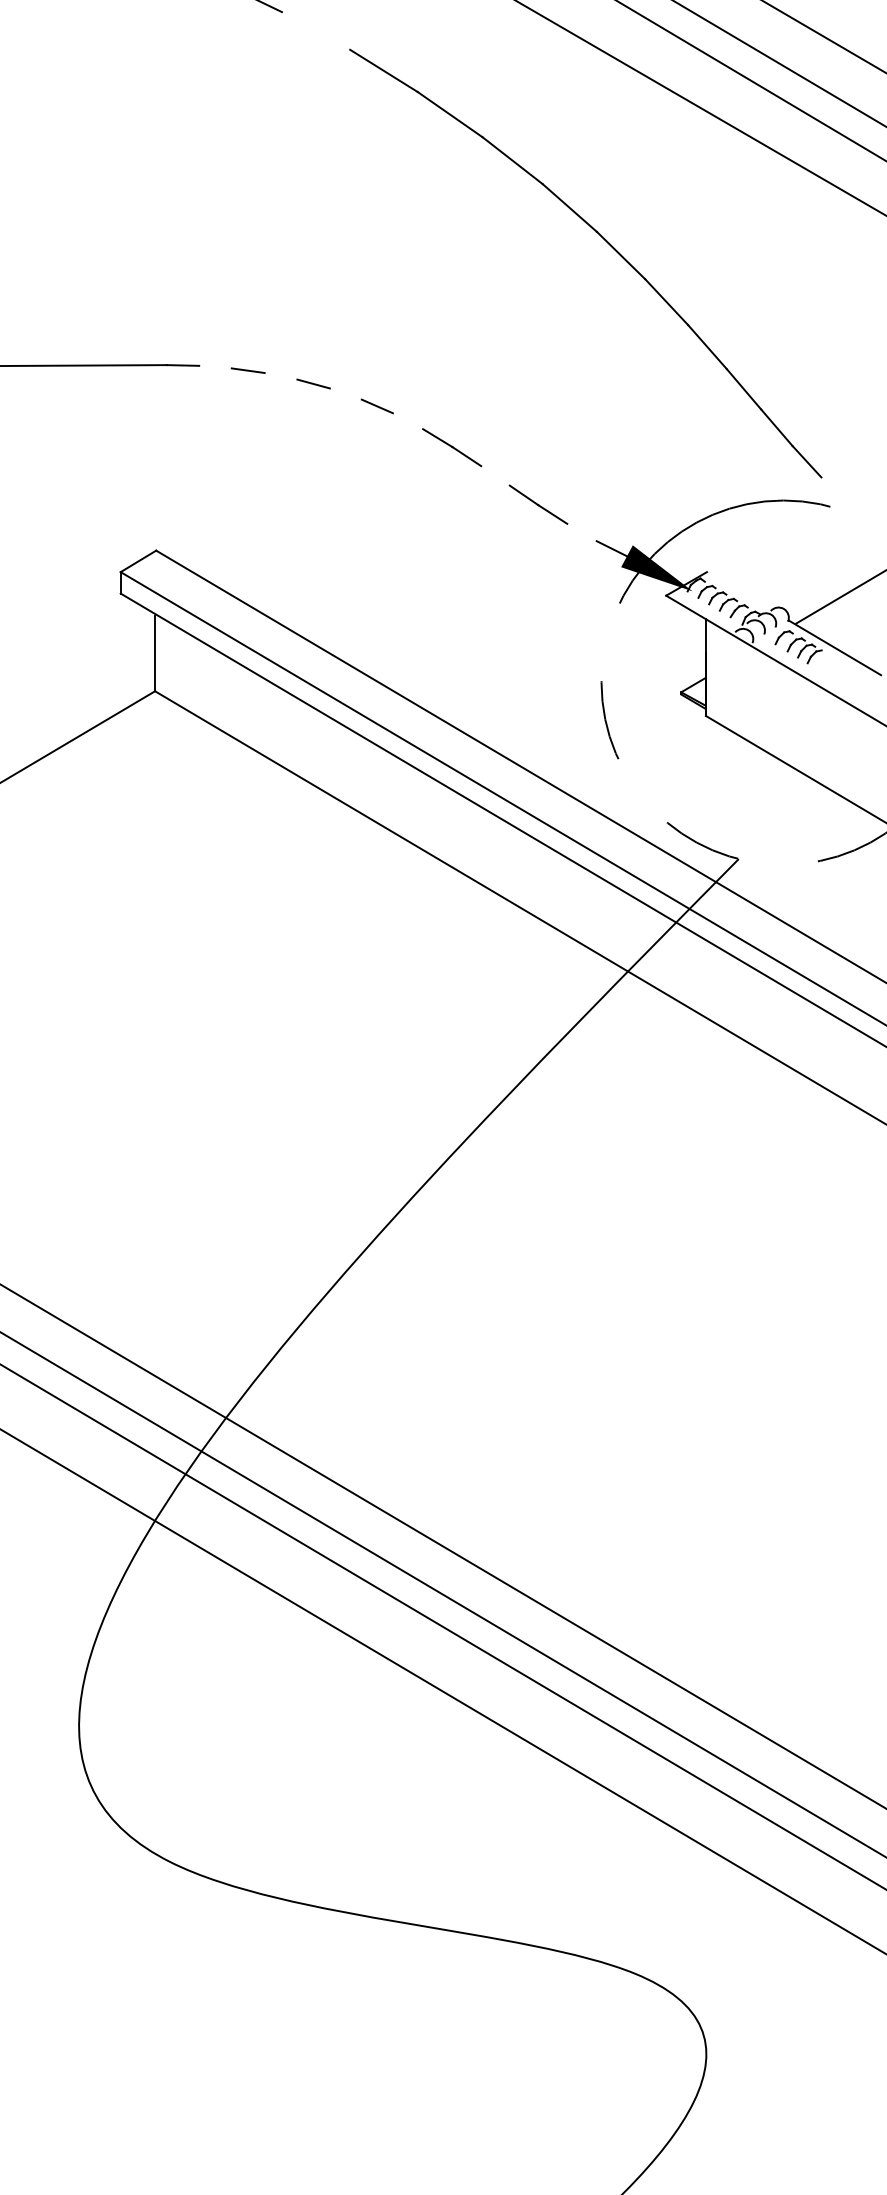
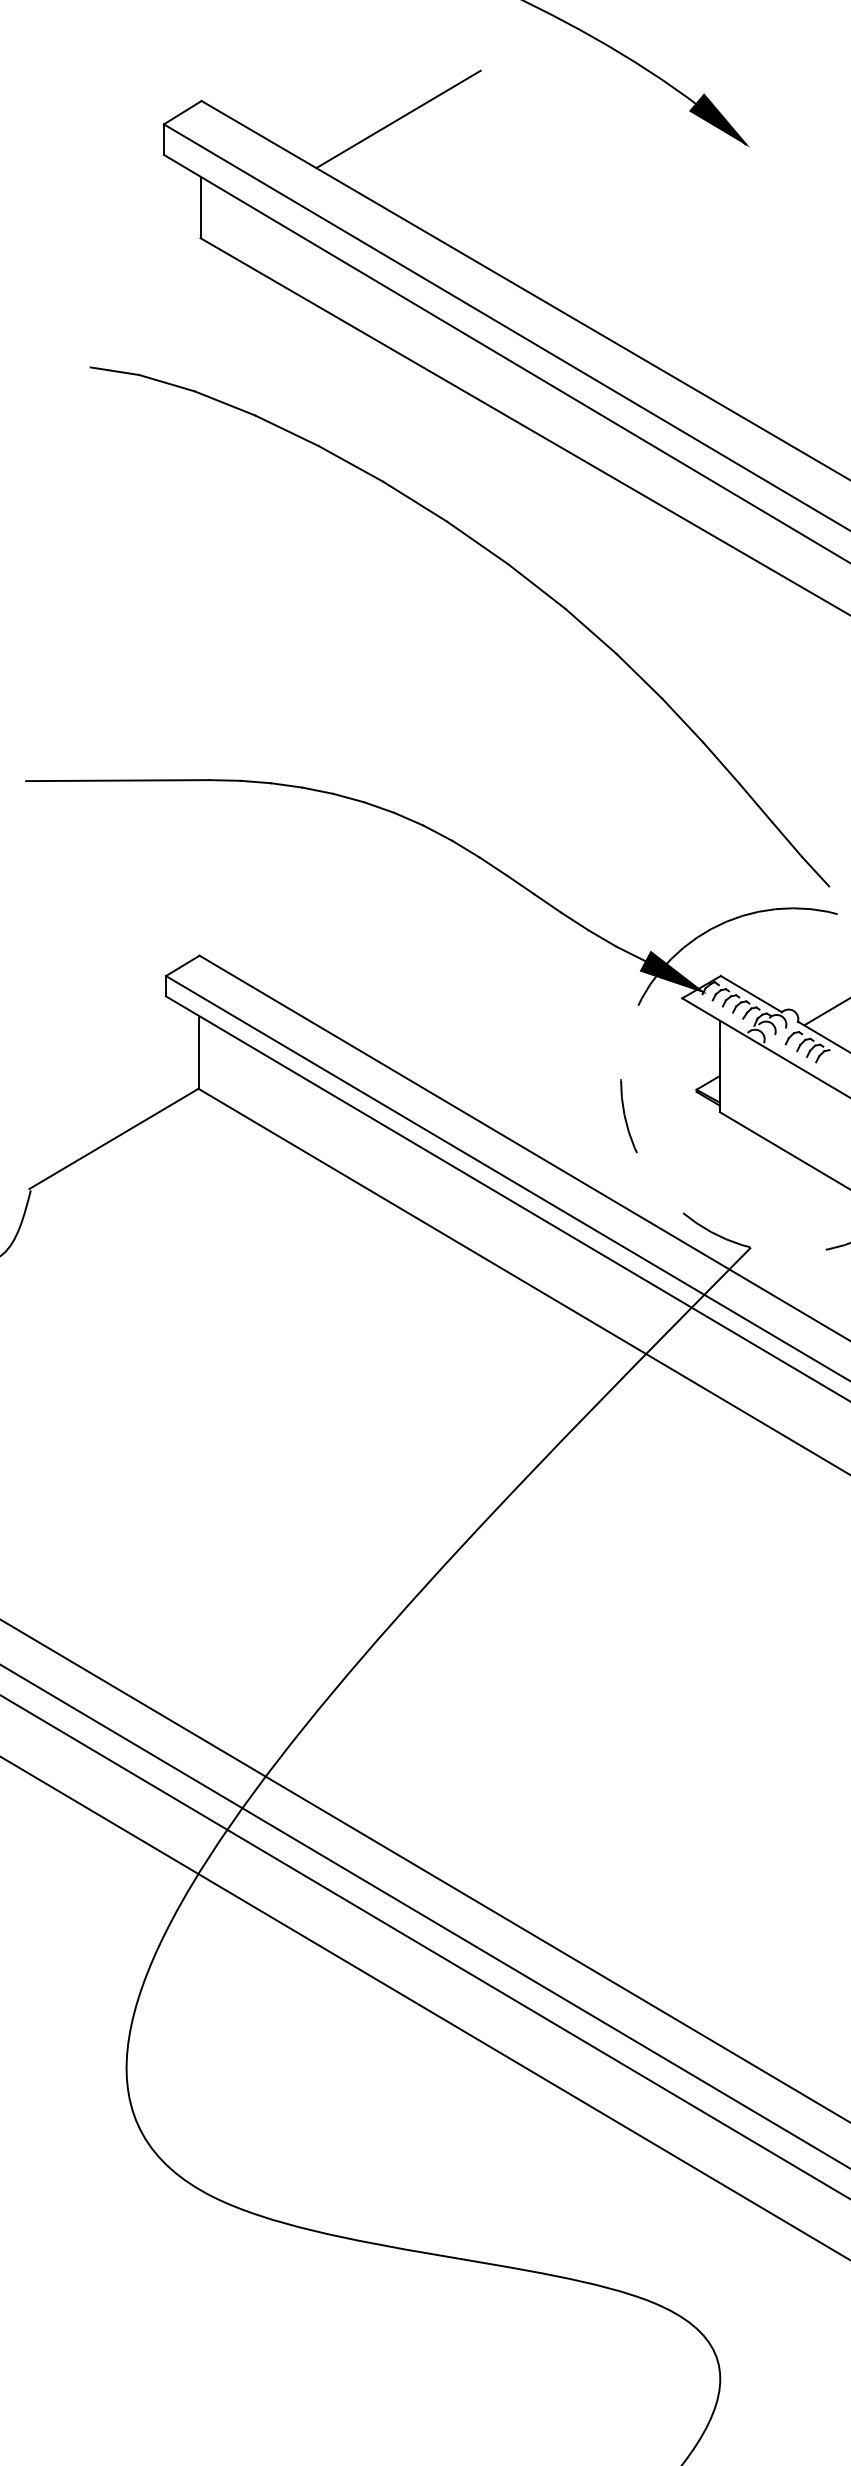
line: (315, 30) -> (350, 463), added
line: (215, 366) -> (255, 781), added
line: (280, 376) -> (317, 790), added
line: (345, 394) -> (378, 807), added
line: (407, 420) -> (437, 832), added
line: (495, 475) -> (520, 884), added
line: (581, 532) -> (602, 938), added
line: (738, 591) -> (750, 994), added

